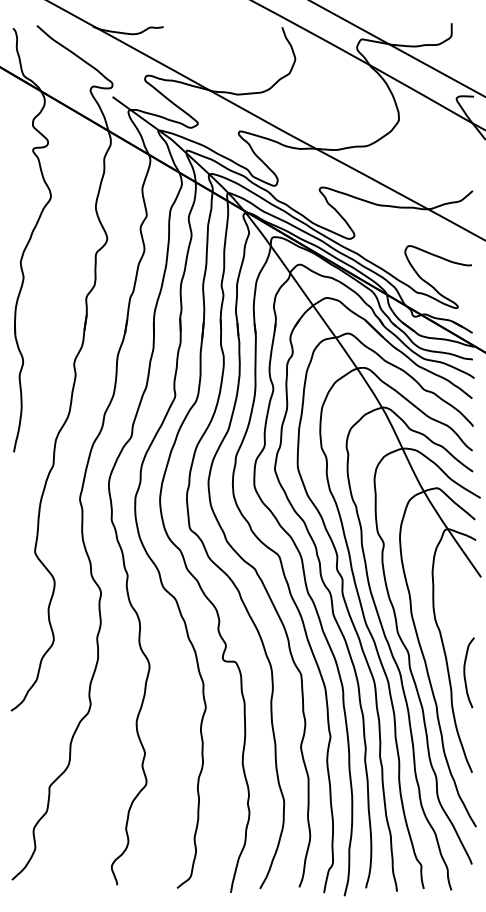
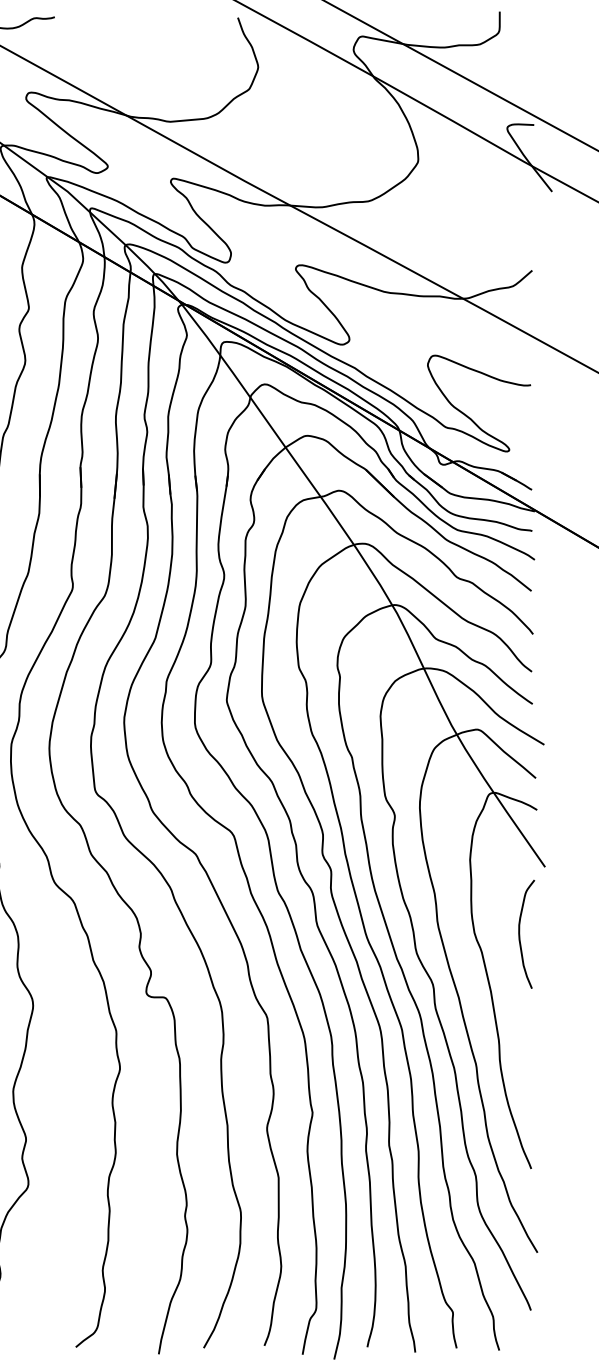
curve: (465, 672) -> (521, 933), moved

